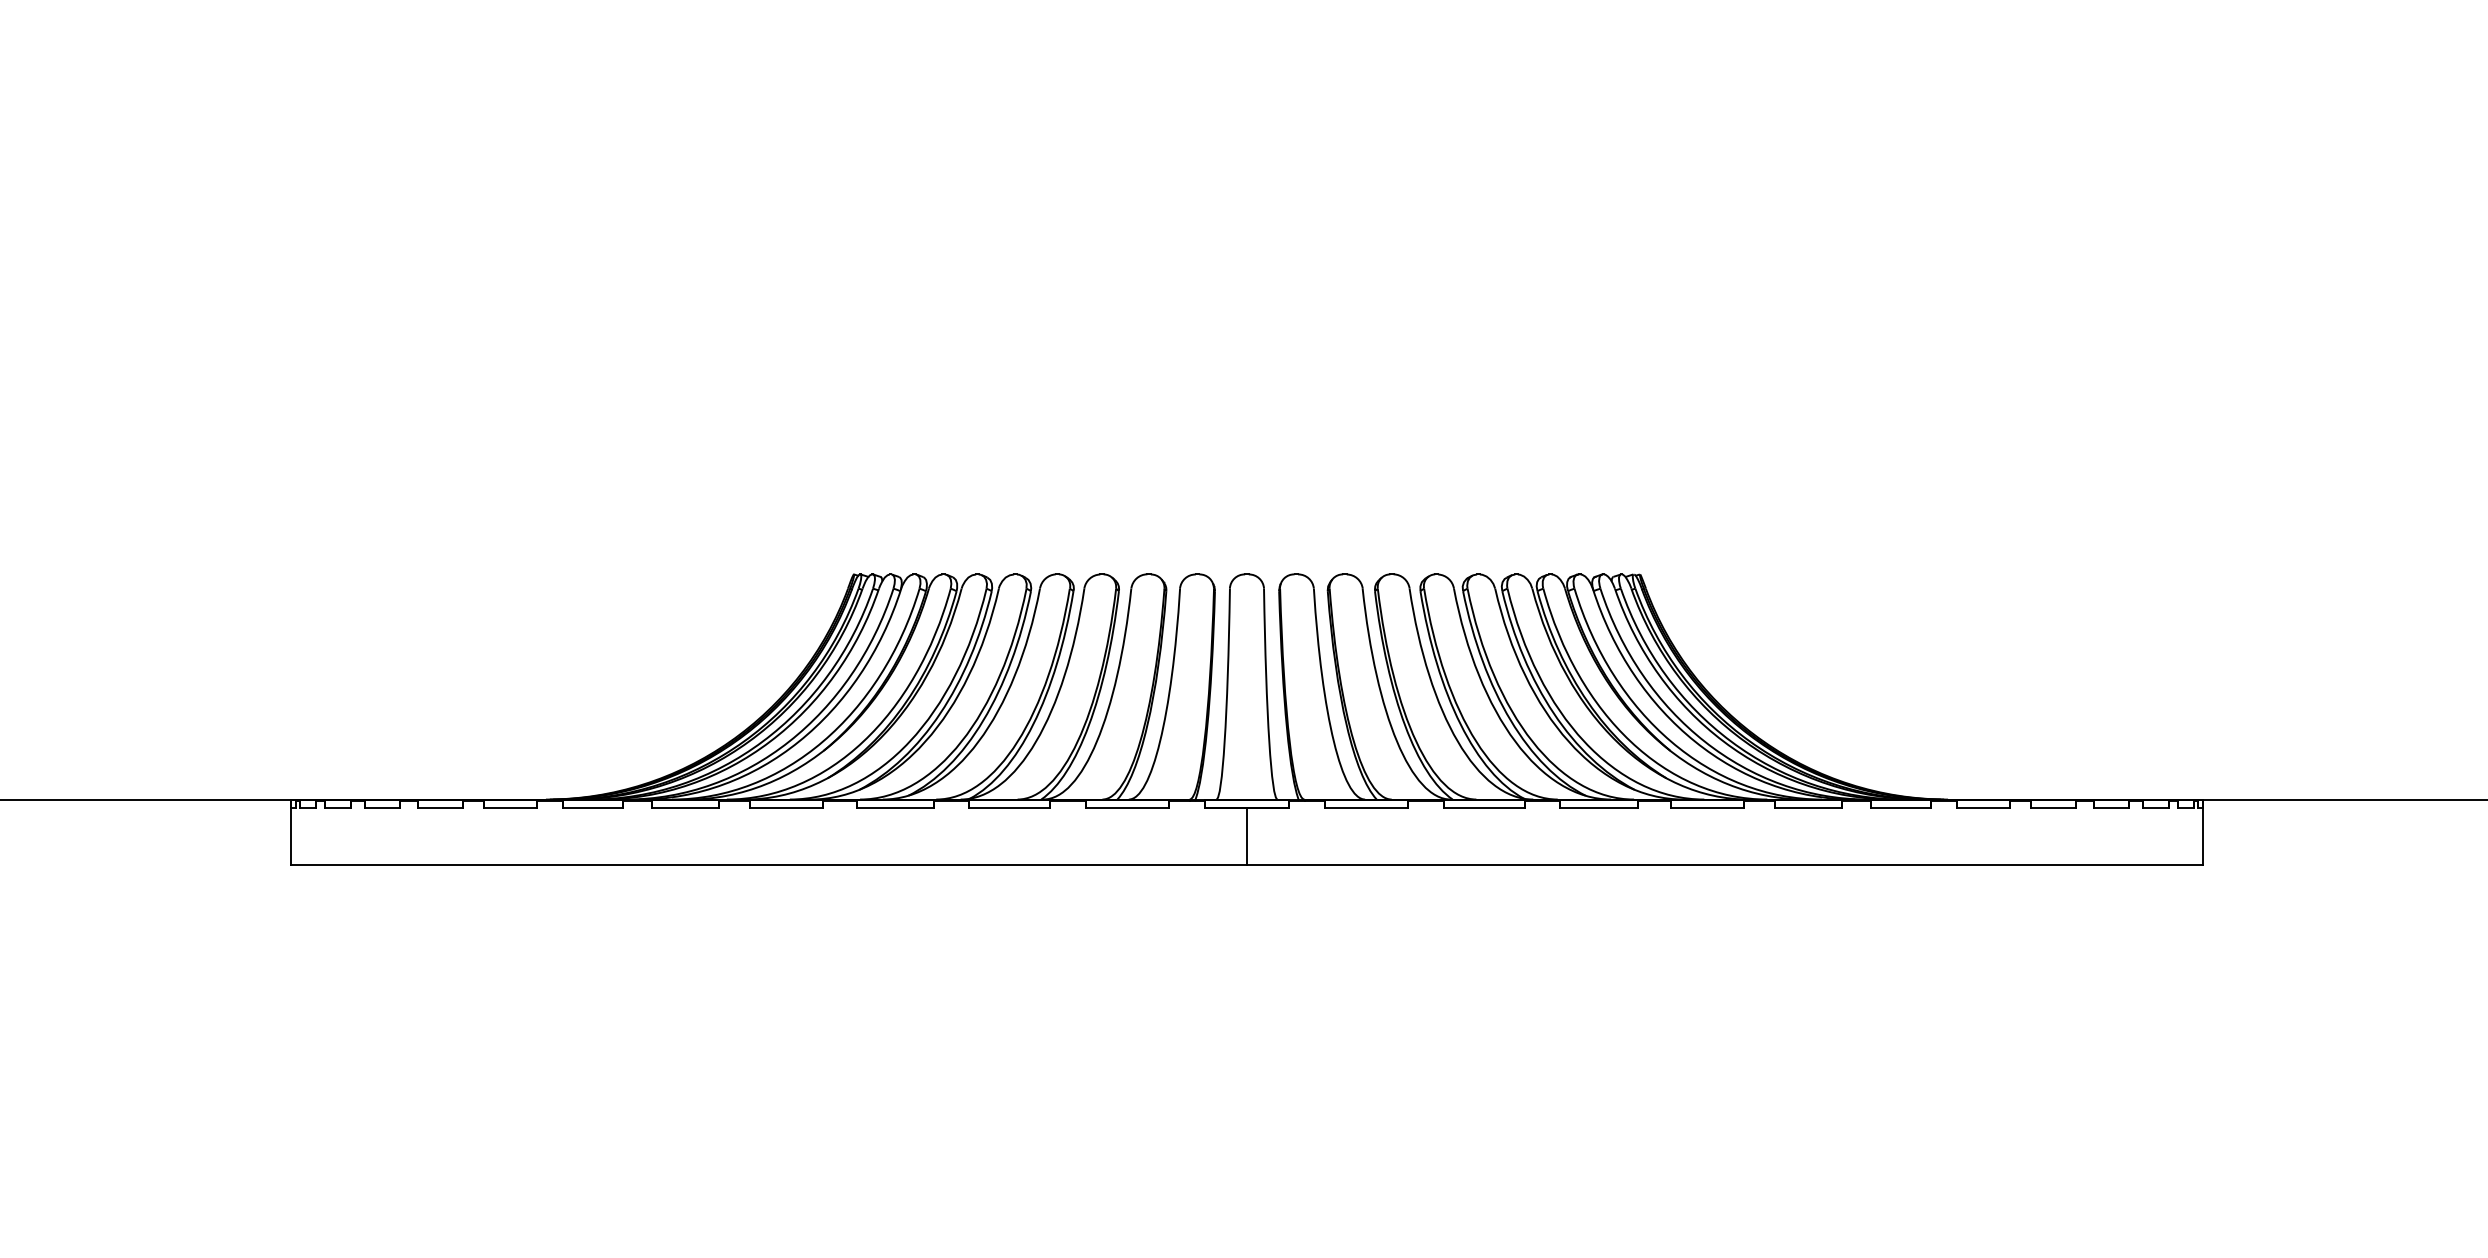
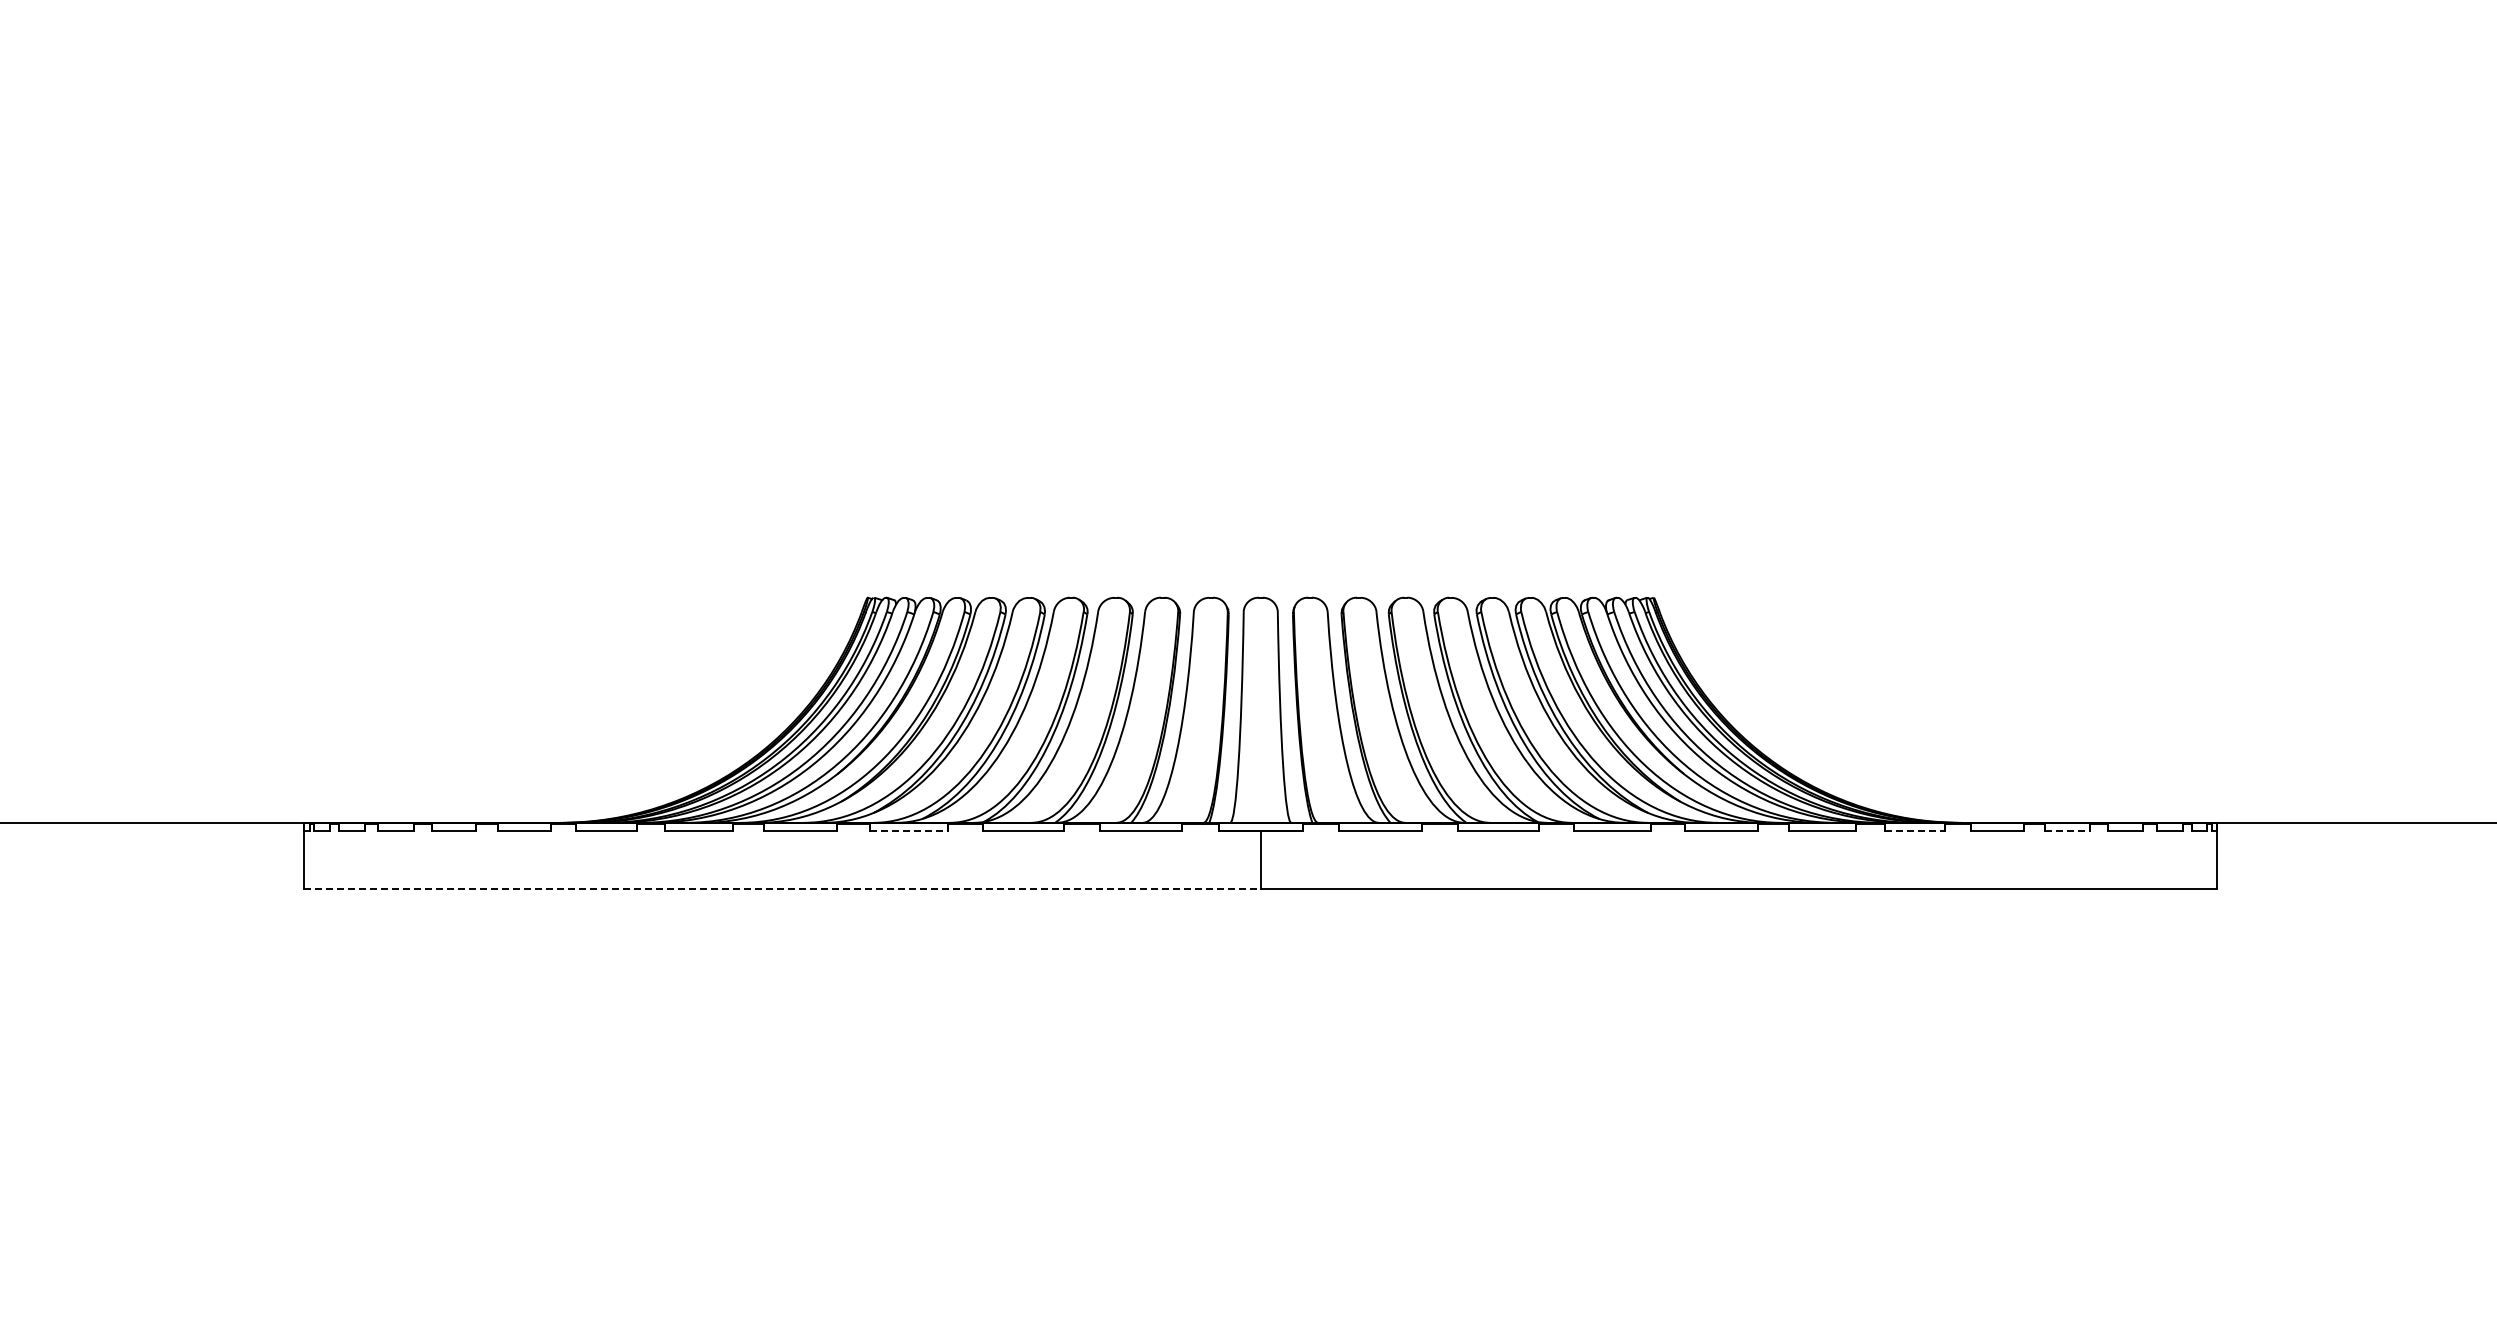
line: (895, 807) -> (909, 830), solid -> dashed
line: (1901, 807) -> (1915, 830), solid -> dashed
line: (2054, 807) -> (2068, 830), solid -> dashed
line: (769, 865) -> (783, 888), solid -> dashed

